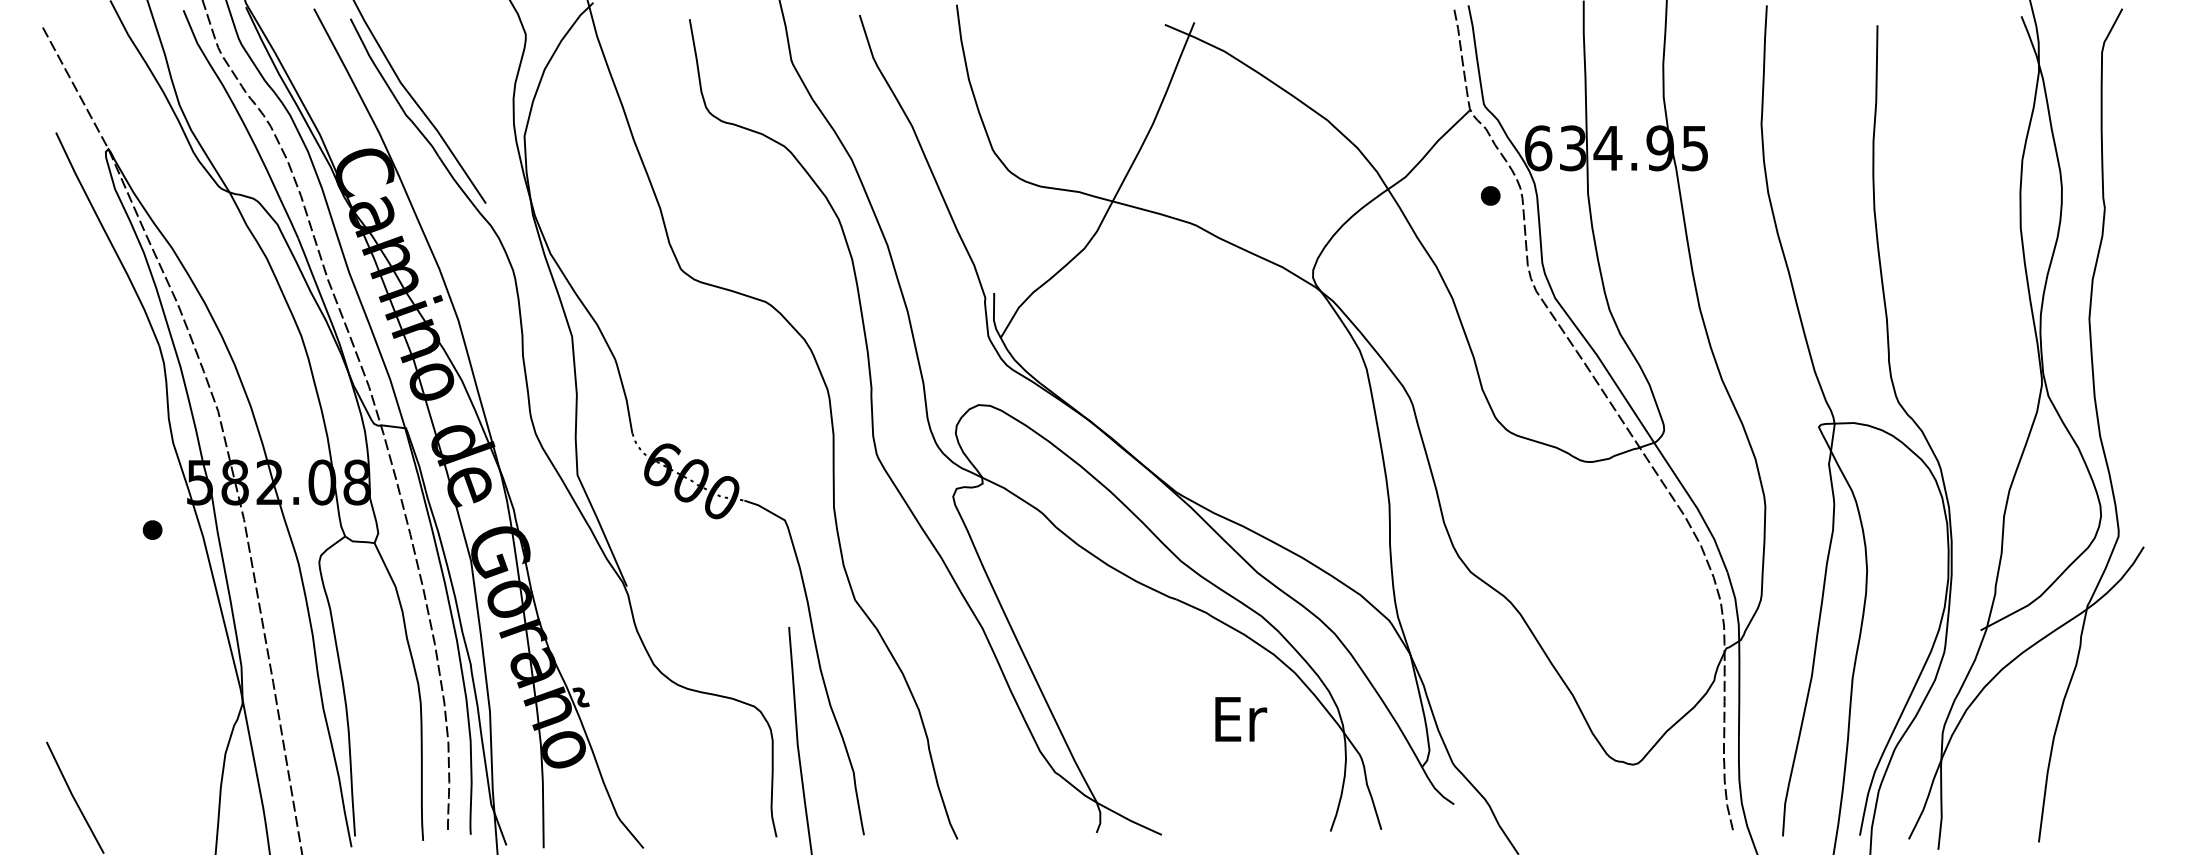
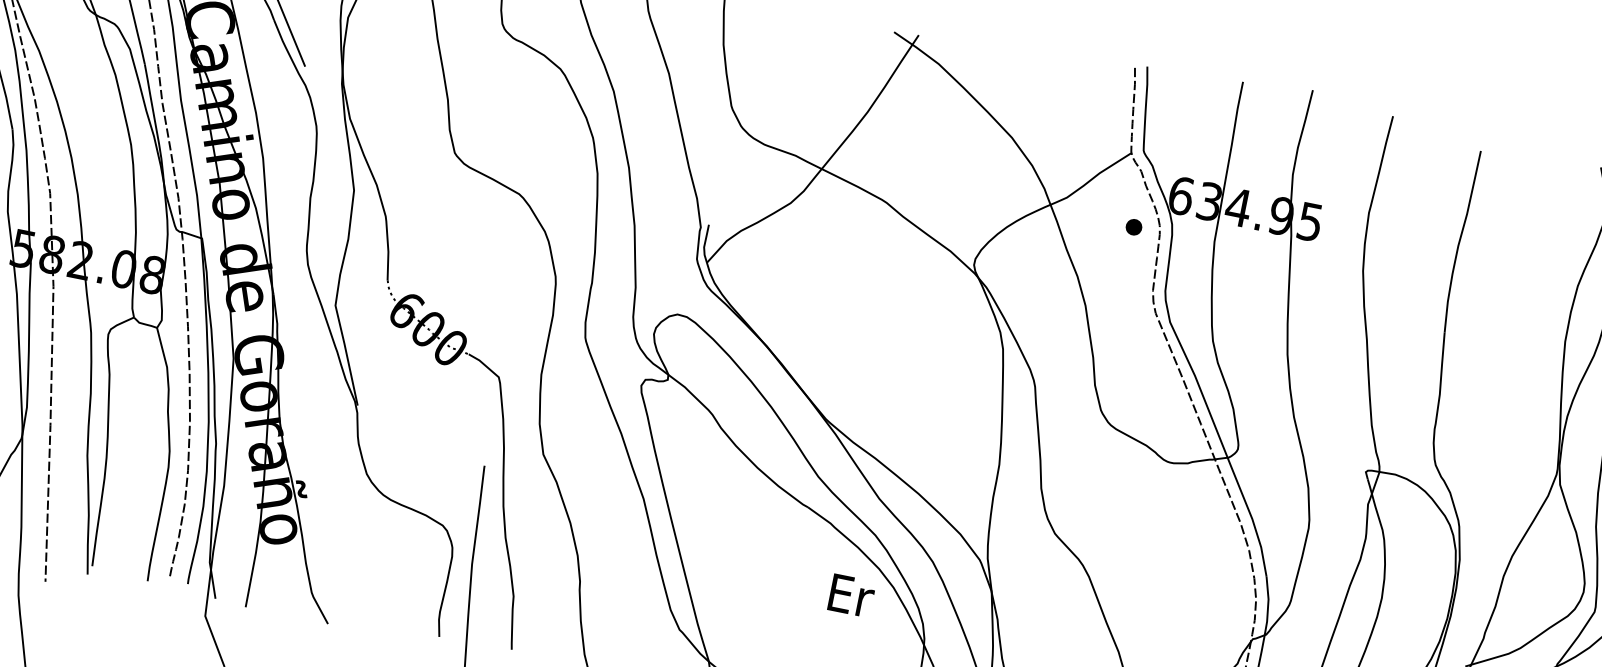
text: (1241, 719) -> (852, 596), moved

